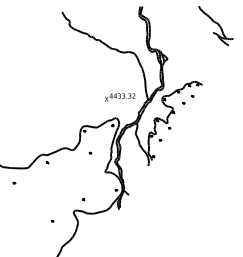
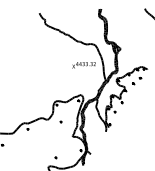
text: (119, 97) -> (83, 65), moved

